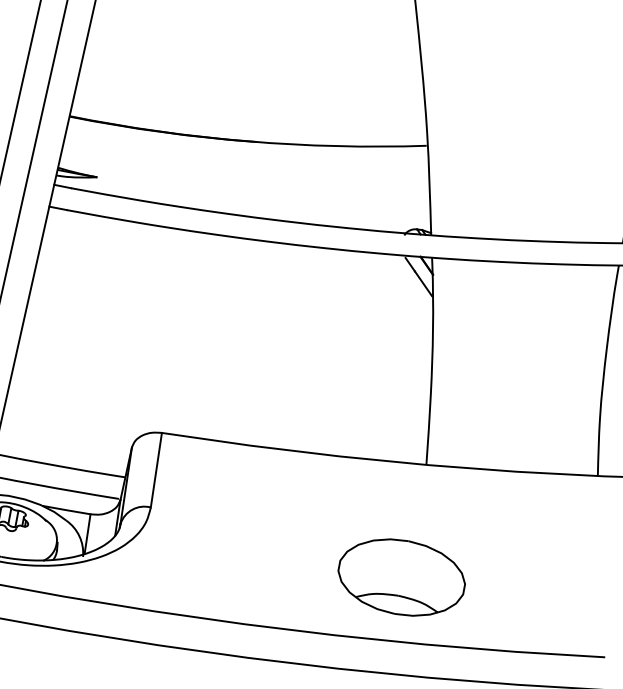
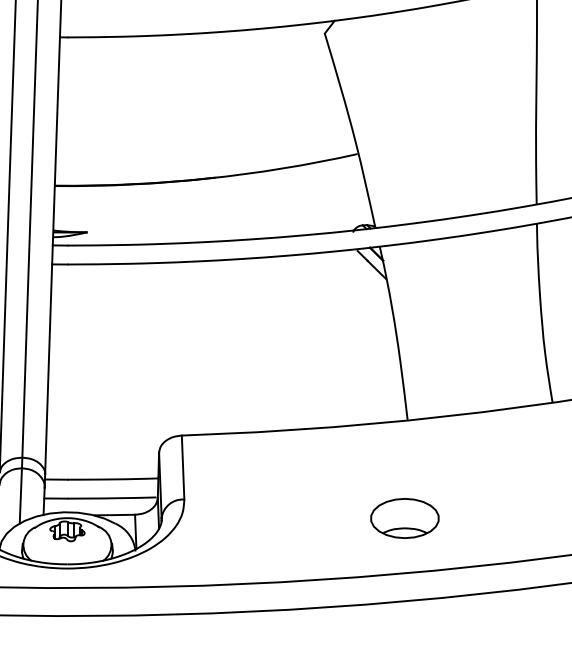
part: (401, 577) -> (404, 518), size x0.62

